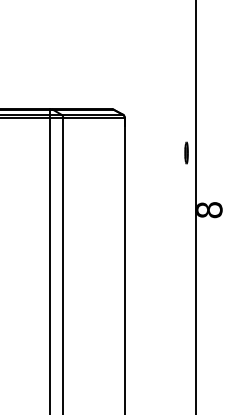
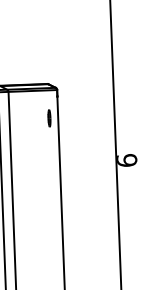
line: (186, 152) -> (49, 117), moved
text: (209, 209) -> (126, 160), 8 -> 6

